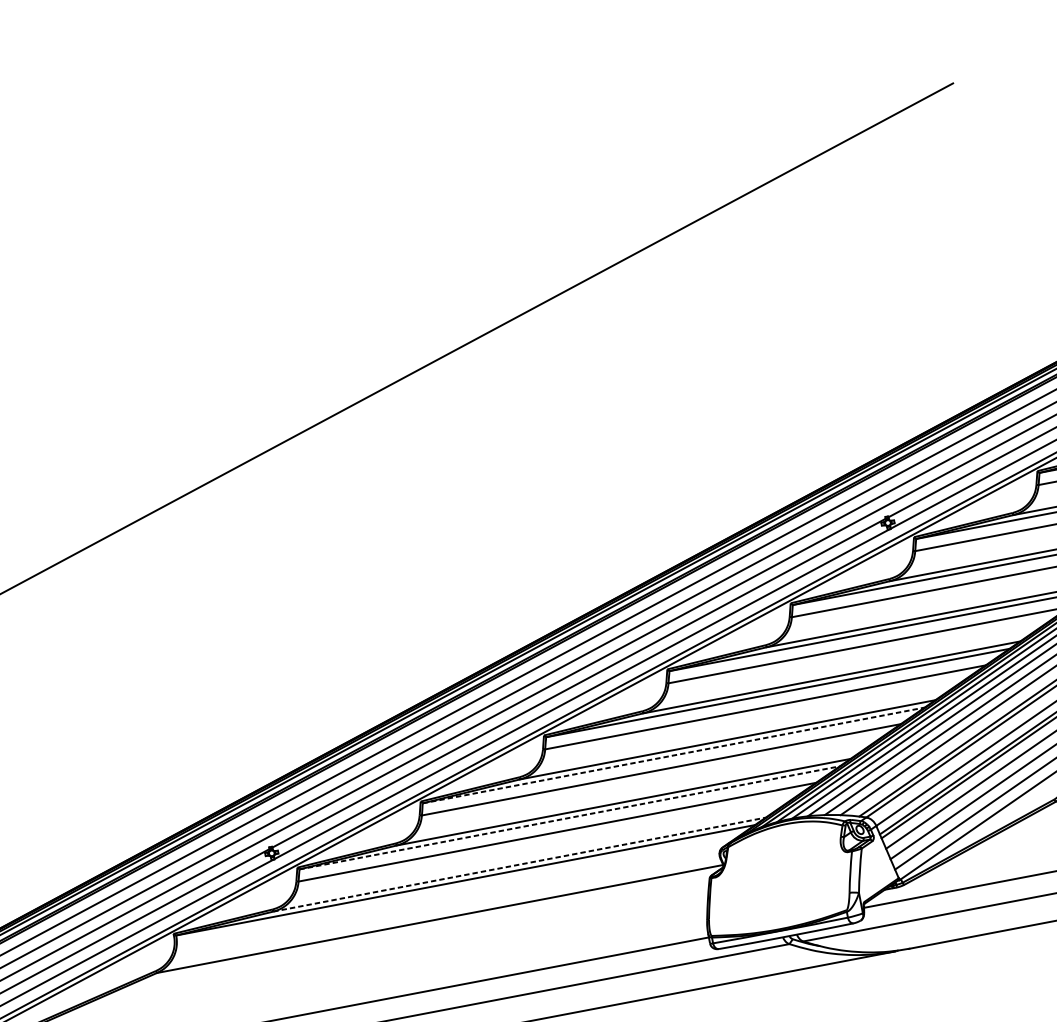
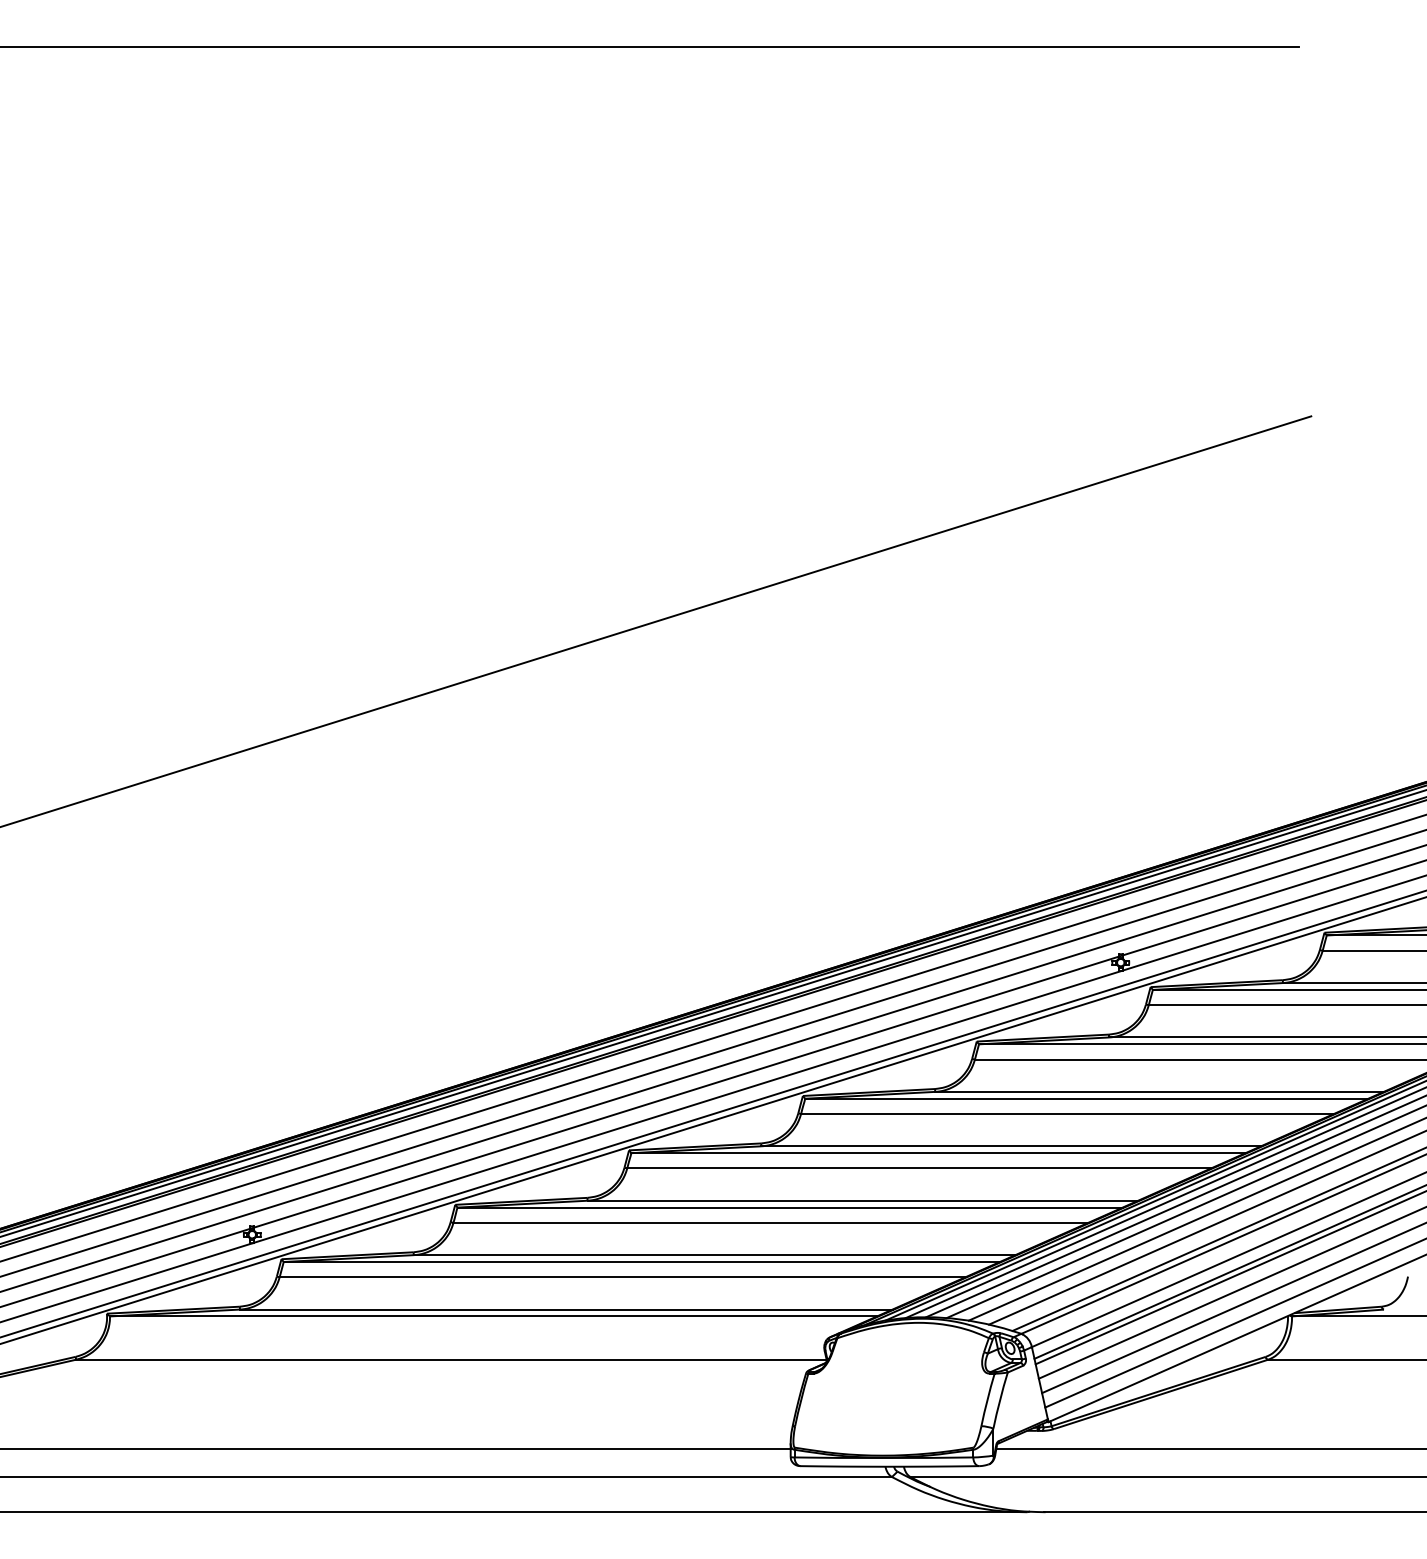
line: (674, 755) -> (790, 1207), dashed -> solid
line: (570, 818) -> (642, 1262), dashed -> solid
line: (519, 864) -> (566, 1309), dashed -> solid

